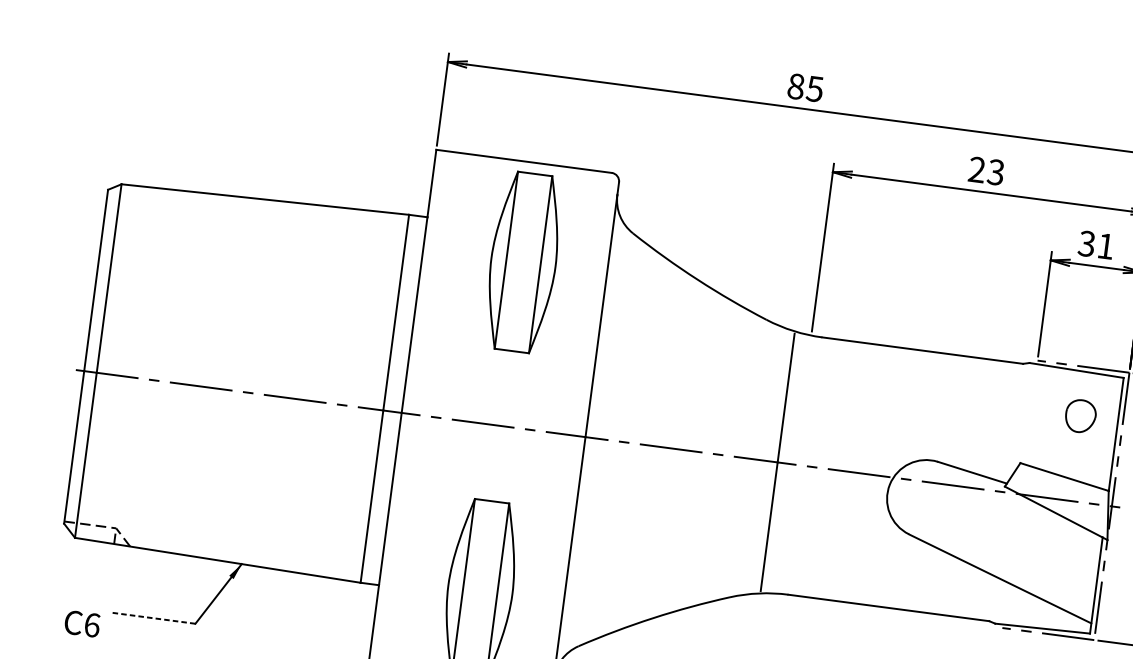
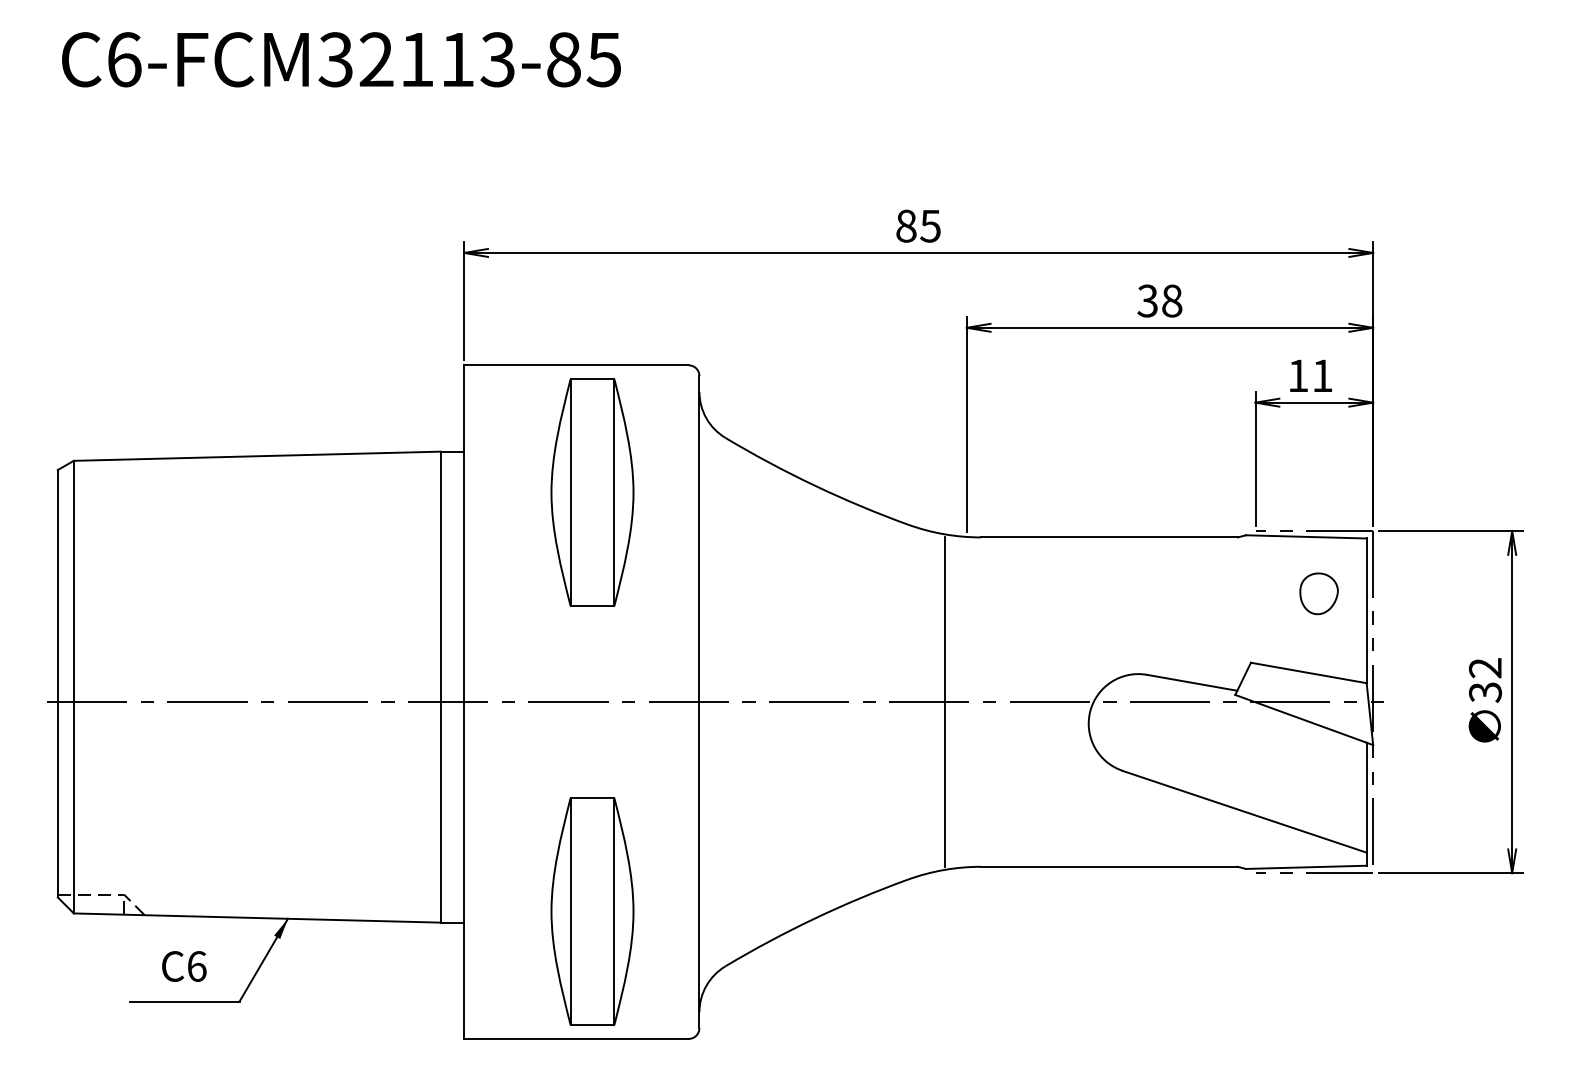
text: (986, 170) -> (1159, 300), 23 -> 38
text: (1086, 243) -> (1297, 375), 31 -> 11
line: (152, 618) -> (184, 1001), dashed -> solid
text: (82, 623) -> (184, 966), moved

